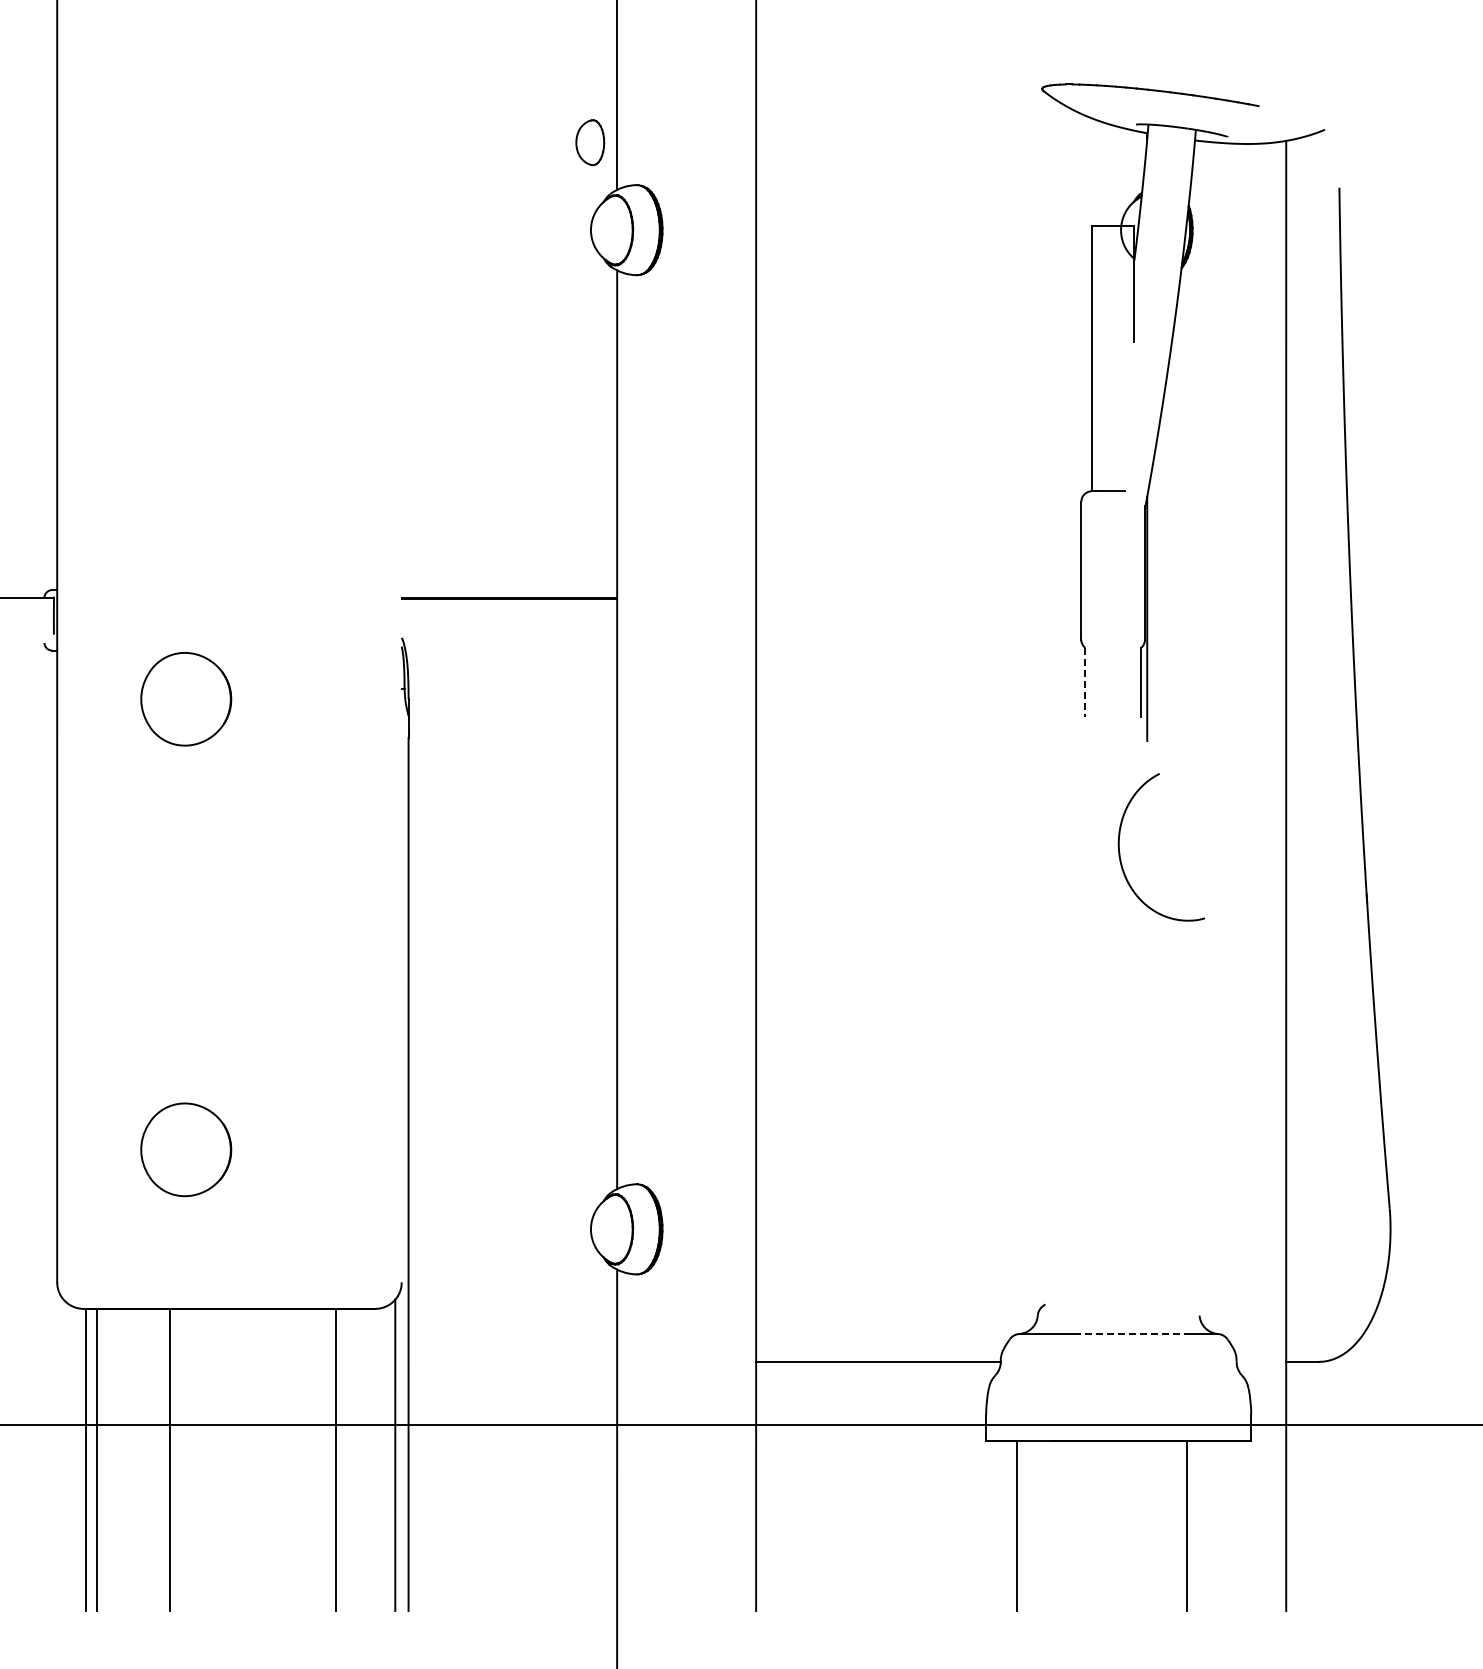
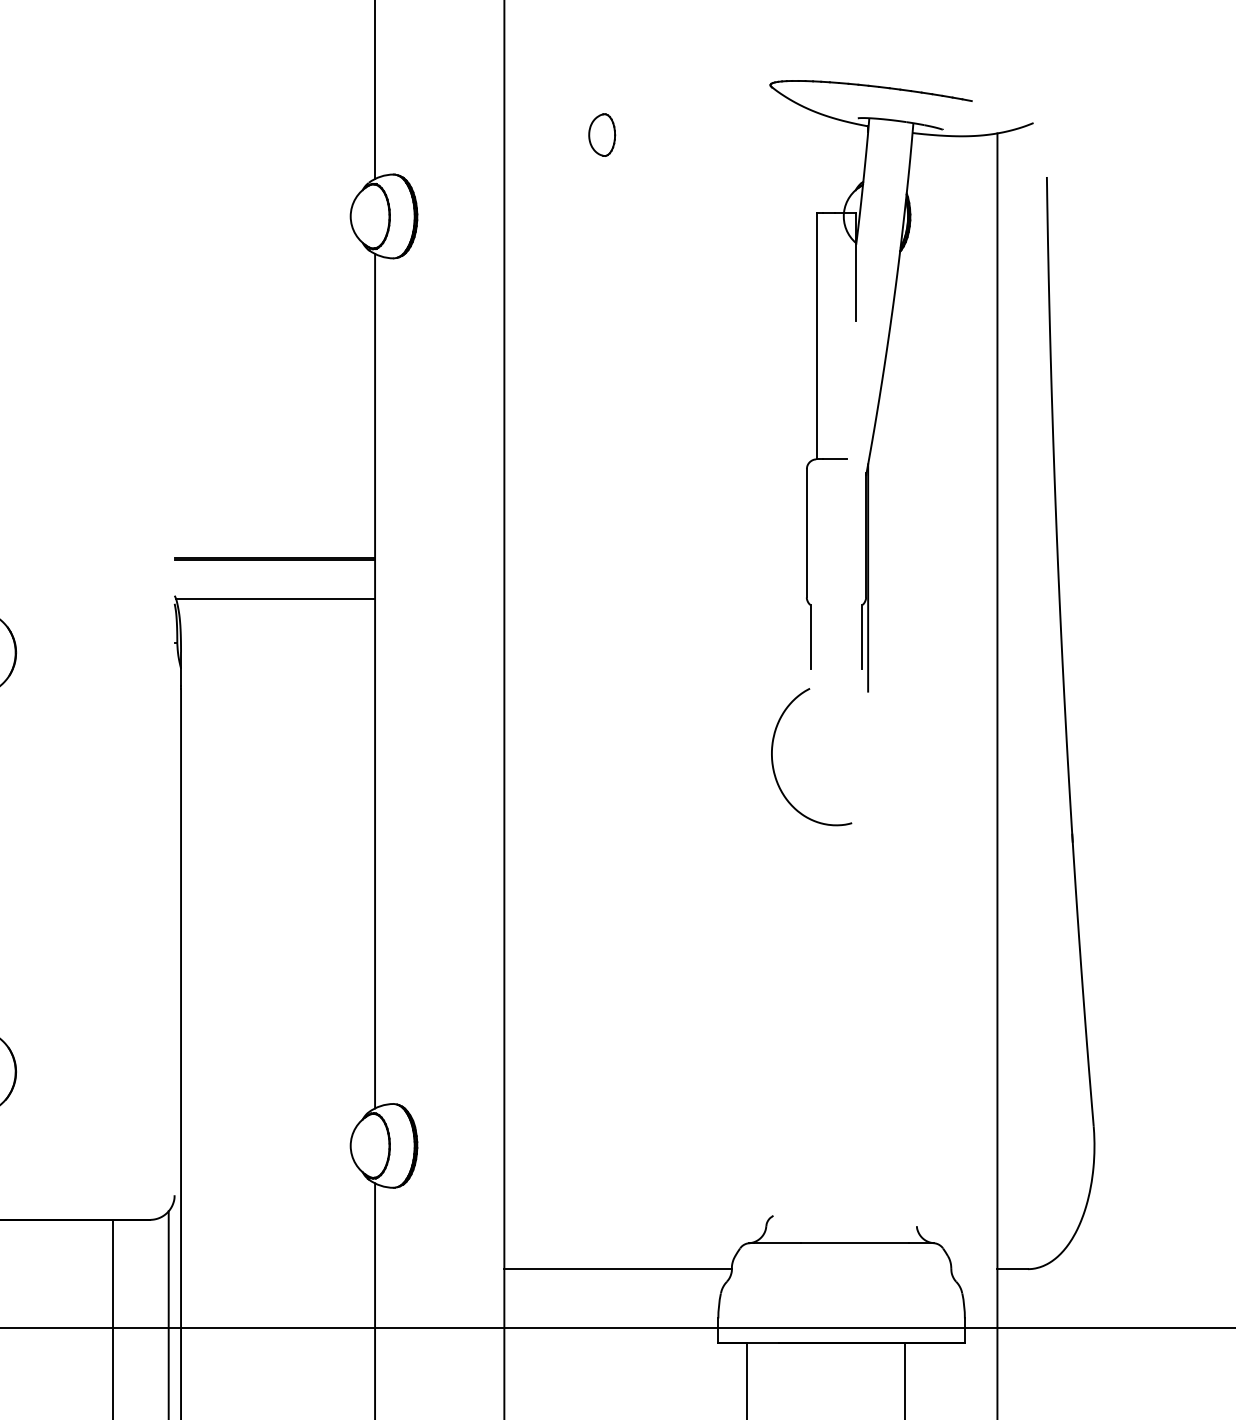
part: (590, 142) -> (602, 134), moved
line: (510, 641) -> (275, 599), added
line: (1085, 682) -> (810, 637), dashed -> solid
curve: (1120, 852) -> (773, 761), moved
line: (1132, 1333) -> (854, 1242), dashed -> solid

